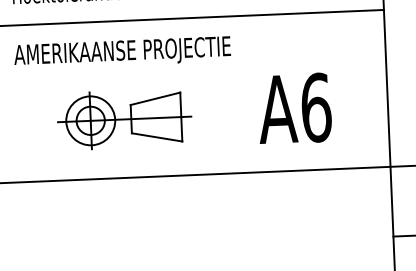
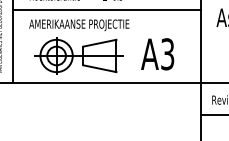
text: (315, 108) -> (167, 54), A6 -> A3
part: (123, 118) -> (78, 55), size x1.43

